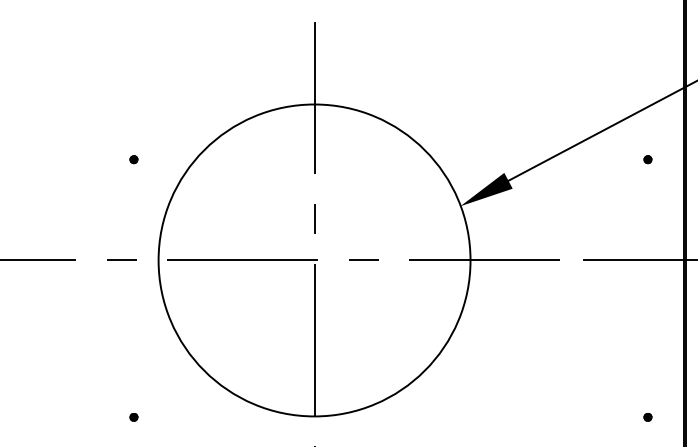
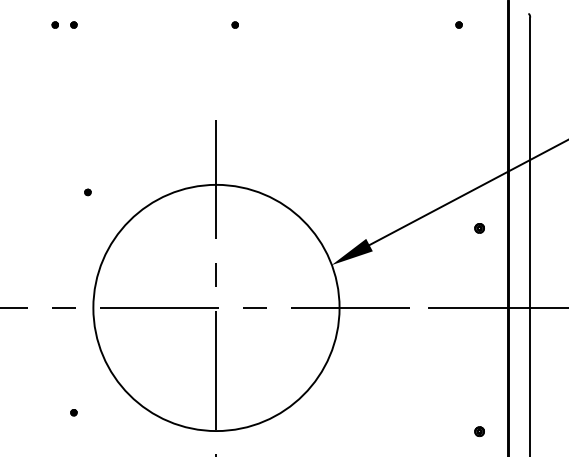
part: (133, 159) -> (87, 192), moved
part: (647, 159) -> (479, 228), size x1.6
part: (133, 416) -> (73, 412), moved
part: (647, 416) -> (479, 431), size x1.6

